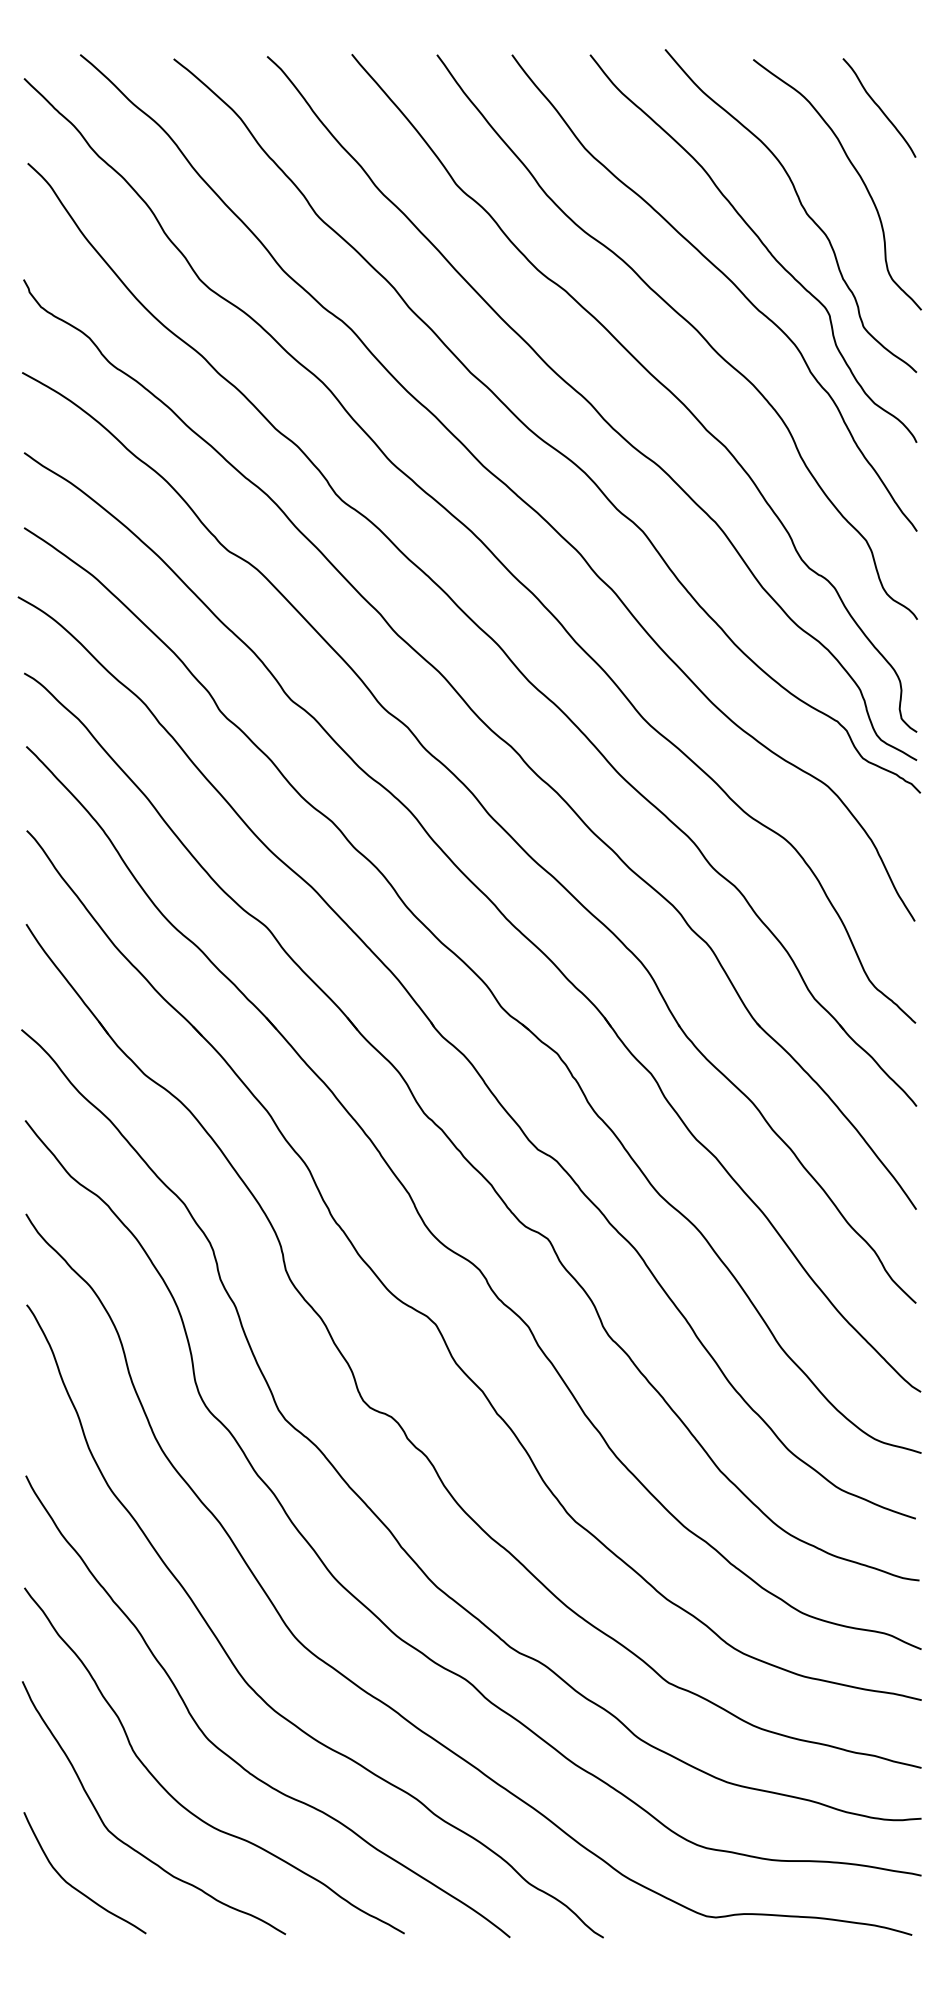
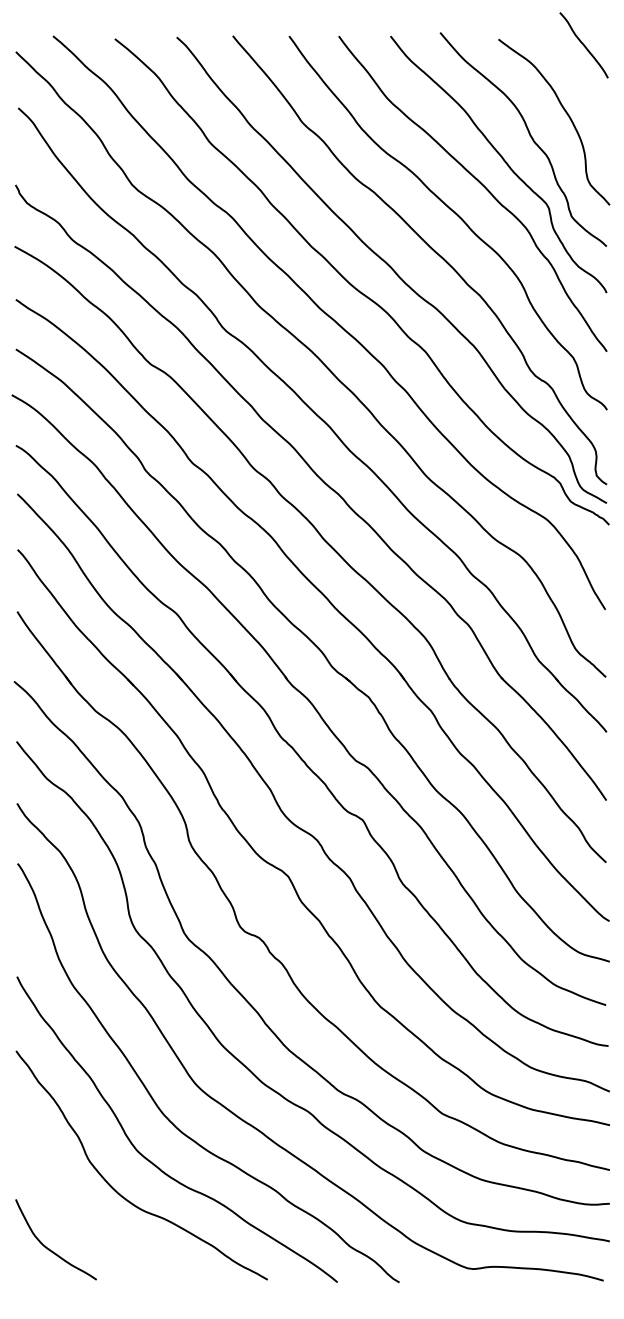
curve: (878, 108) -> (583, 45), moved
curve: (129, 1844) -> (85, 1220), removed

